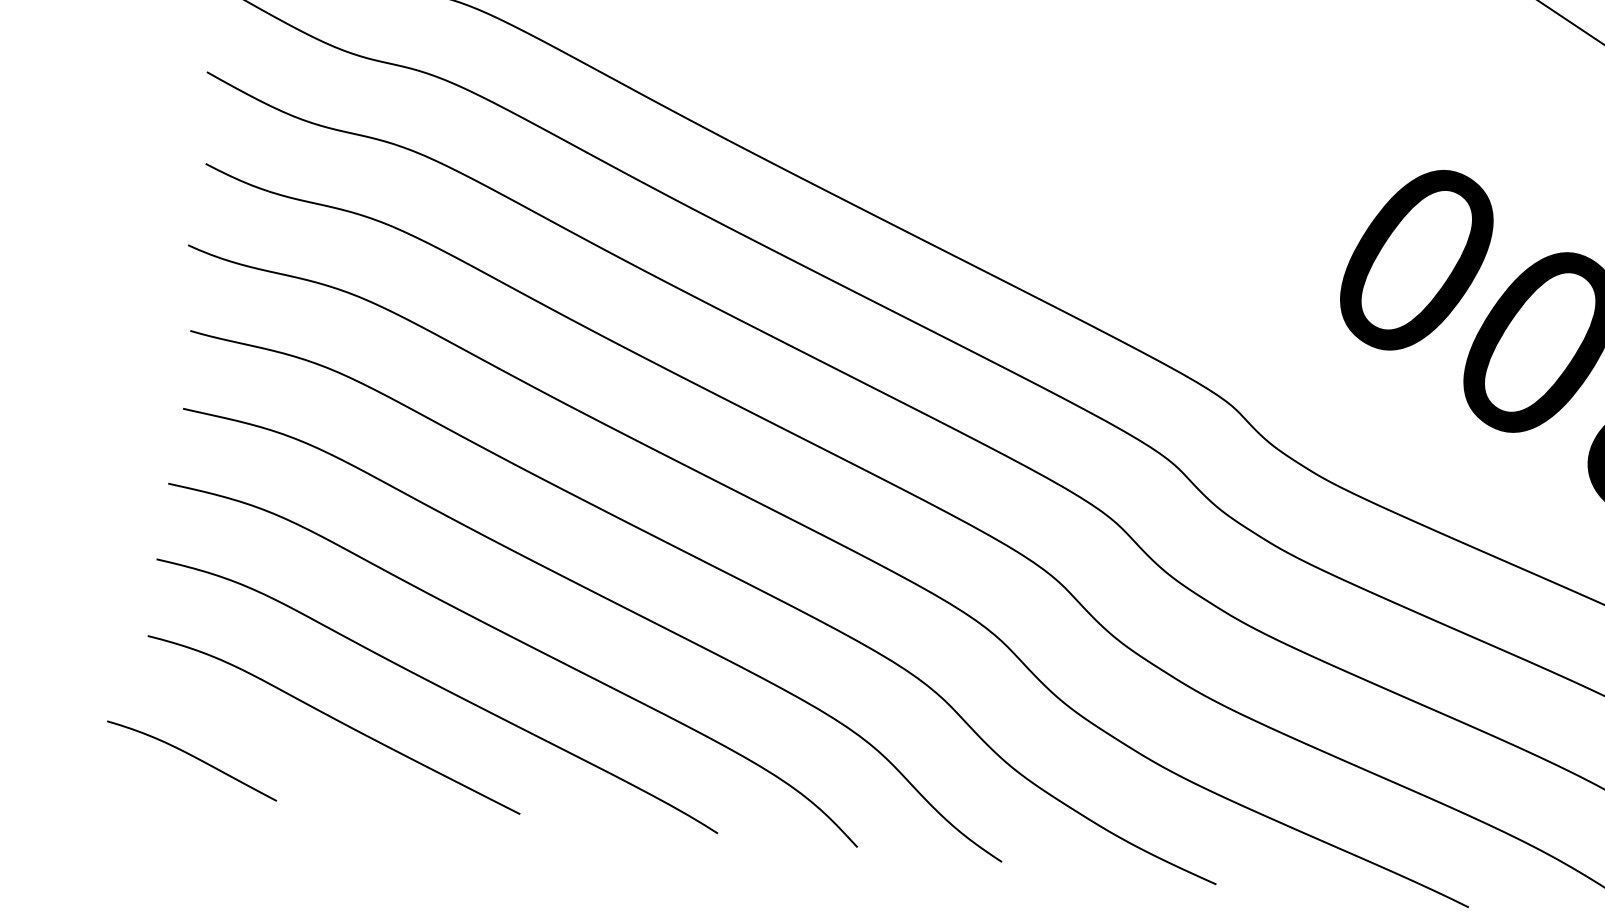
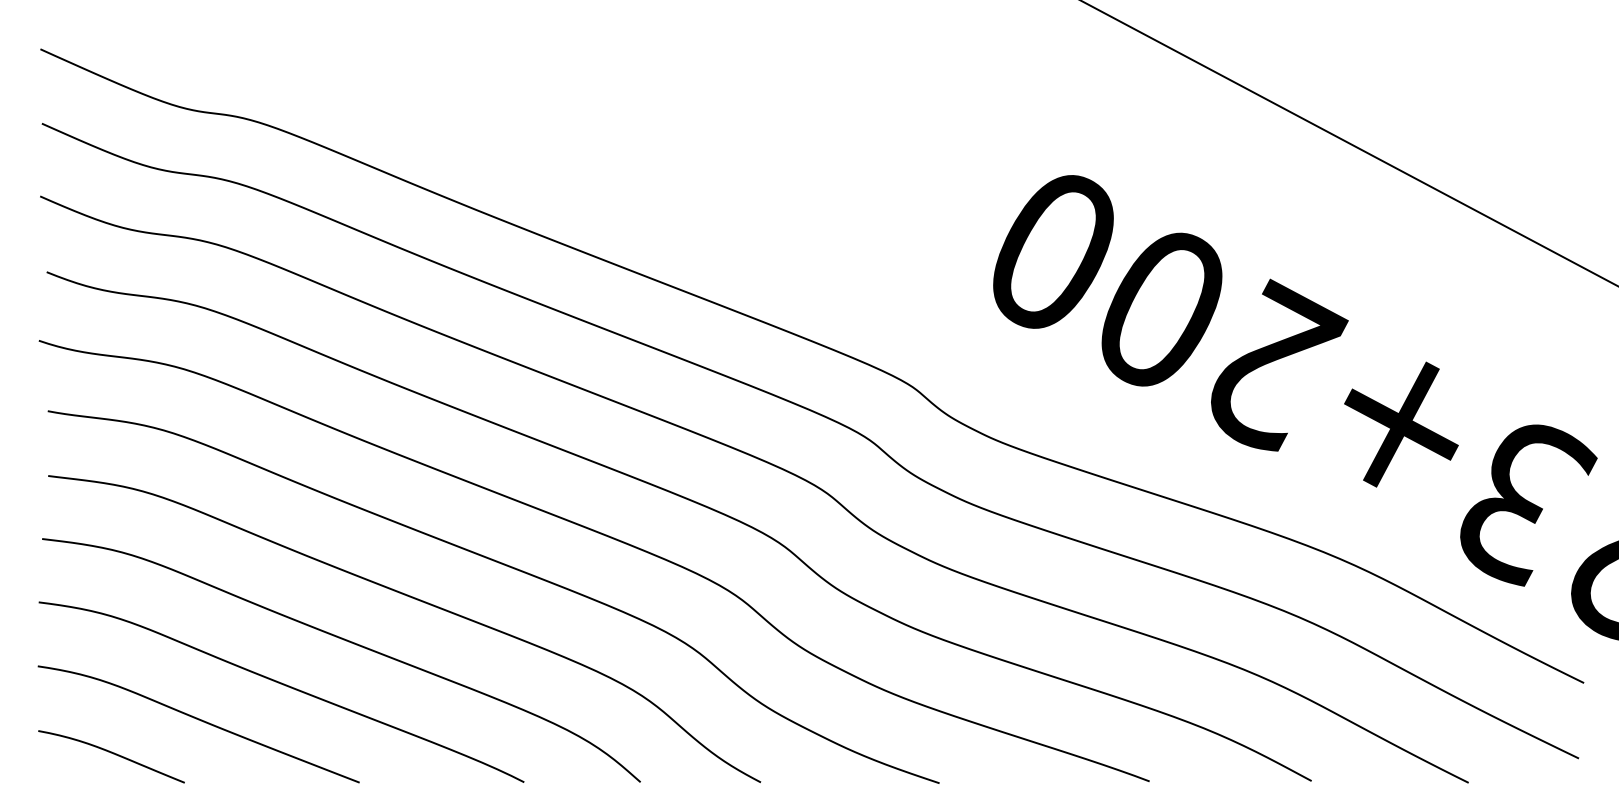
curve: (194, 758) -> (113, 754), moved

